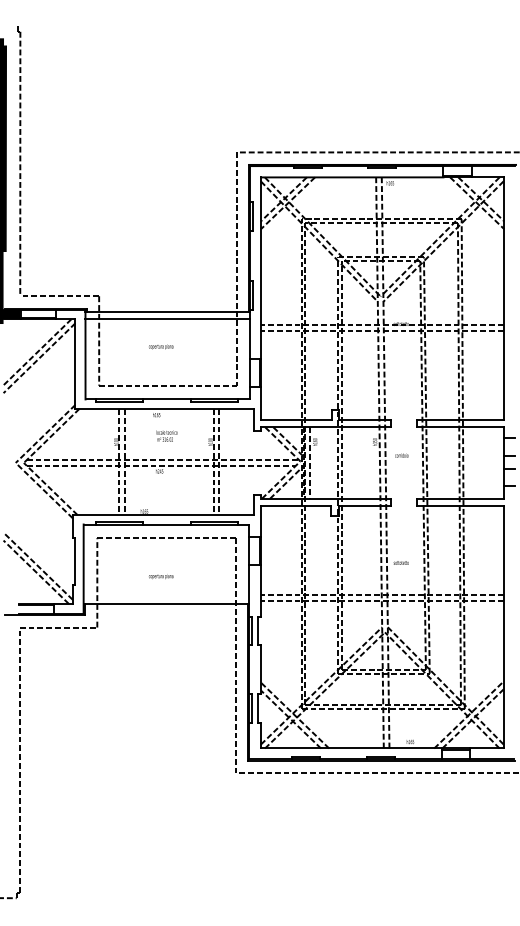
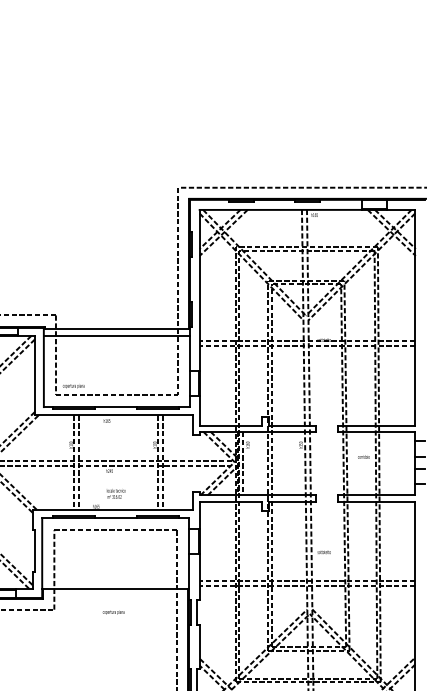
text: (161, 346) -> (74, 385), moved
text: (166, 435) -> (115, 493), moved
text: (401, 455) -> (363, 456), moved
text: (161, 576) -> (114, 612), moved

